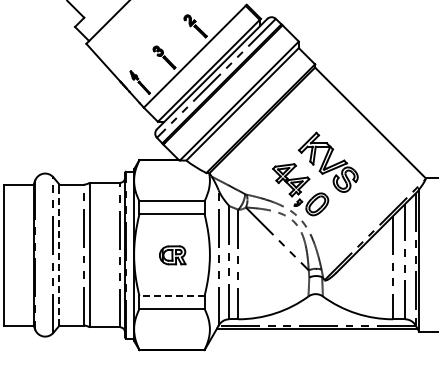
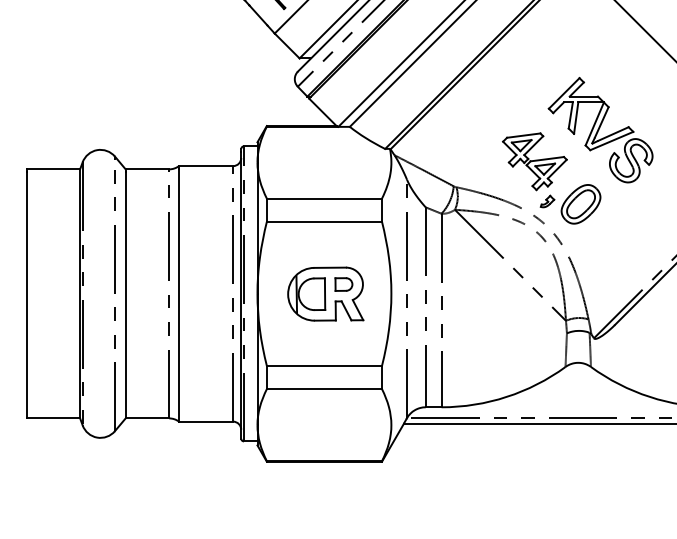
line: (59, 255) -> (125, 294), dashed -> solid
part: (172, 255) -> (325, 294), size x1.67
line: (172, 295) -> (325, 365), dashed -> solid

